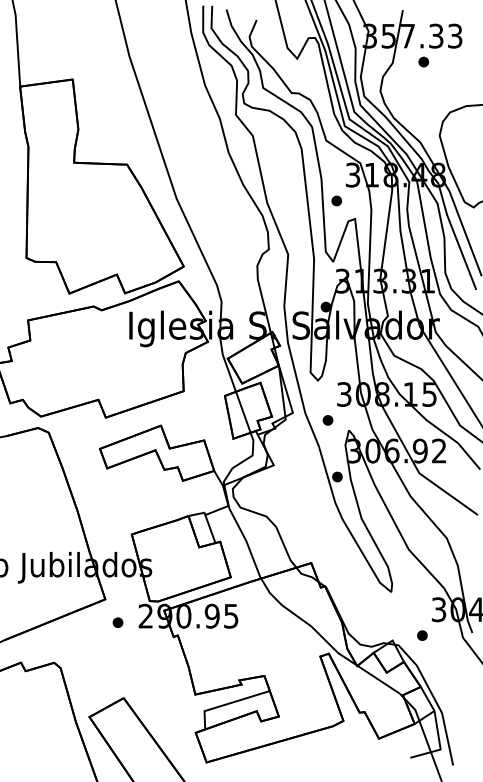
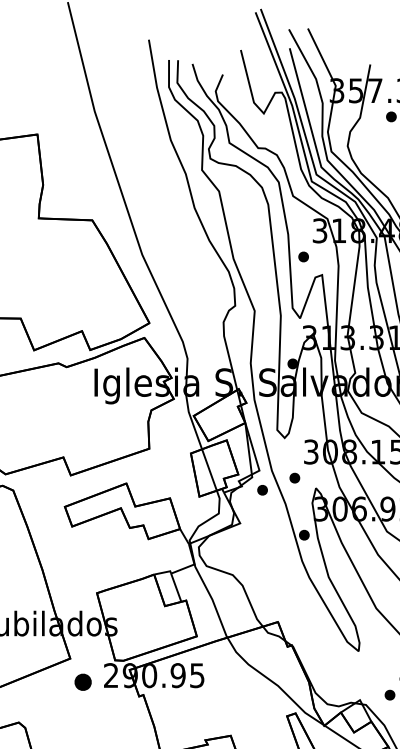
part: (295, 432) -> (262, 490), added
part: (117, 622) -> (82, 681), size x1.6

